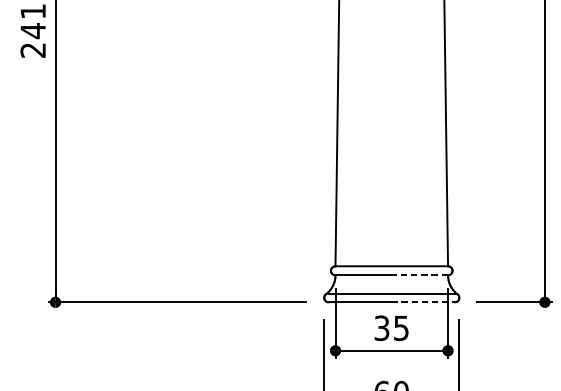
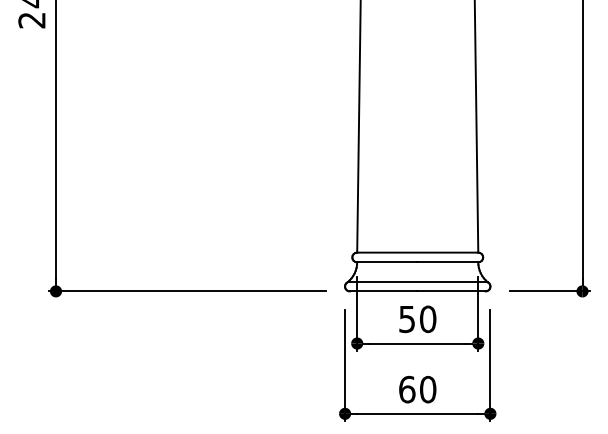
line: (419, 275) -> (447, 262), dashed -> solid
line: (423, 302) -> (451, 291), dashed -> solid
text: (392, 328) -> (418, 319), 35 -> 50

